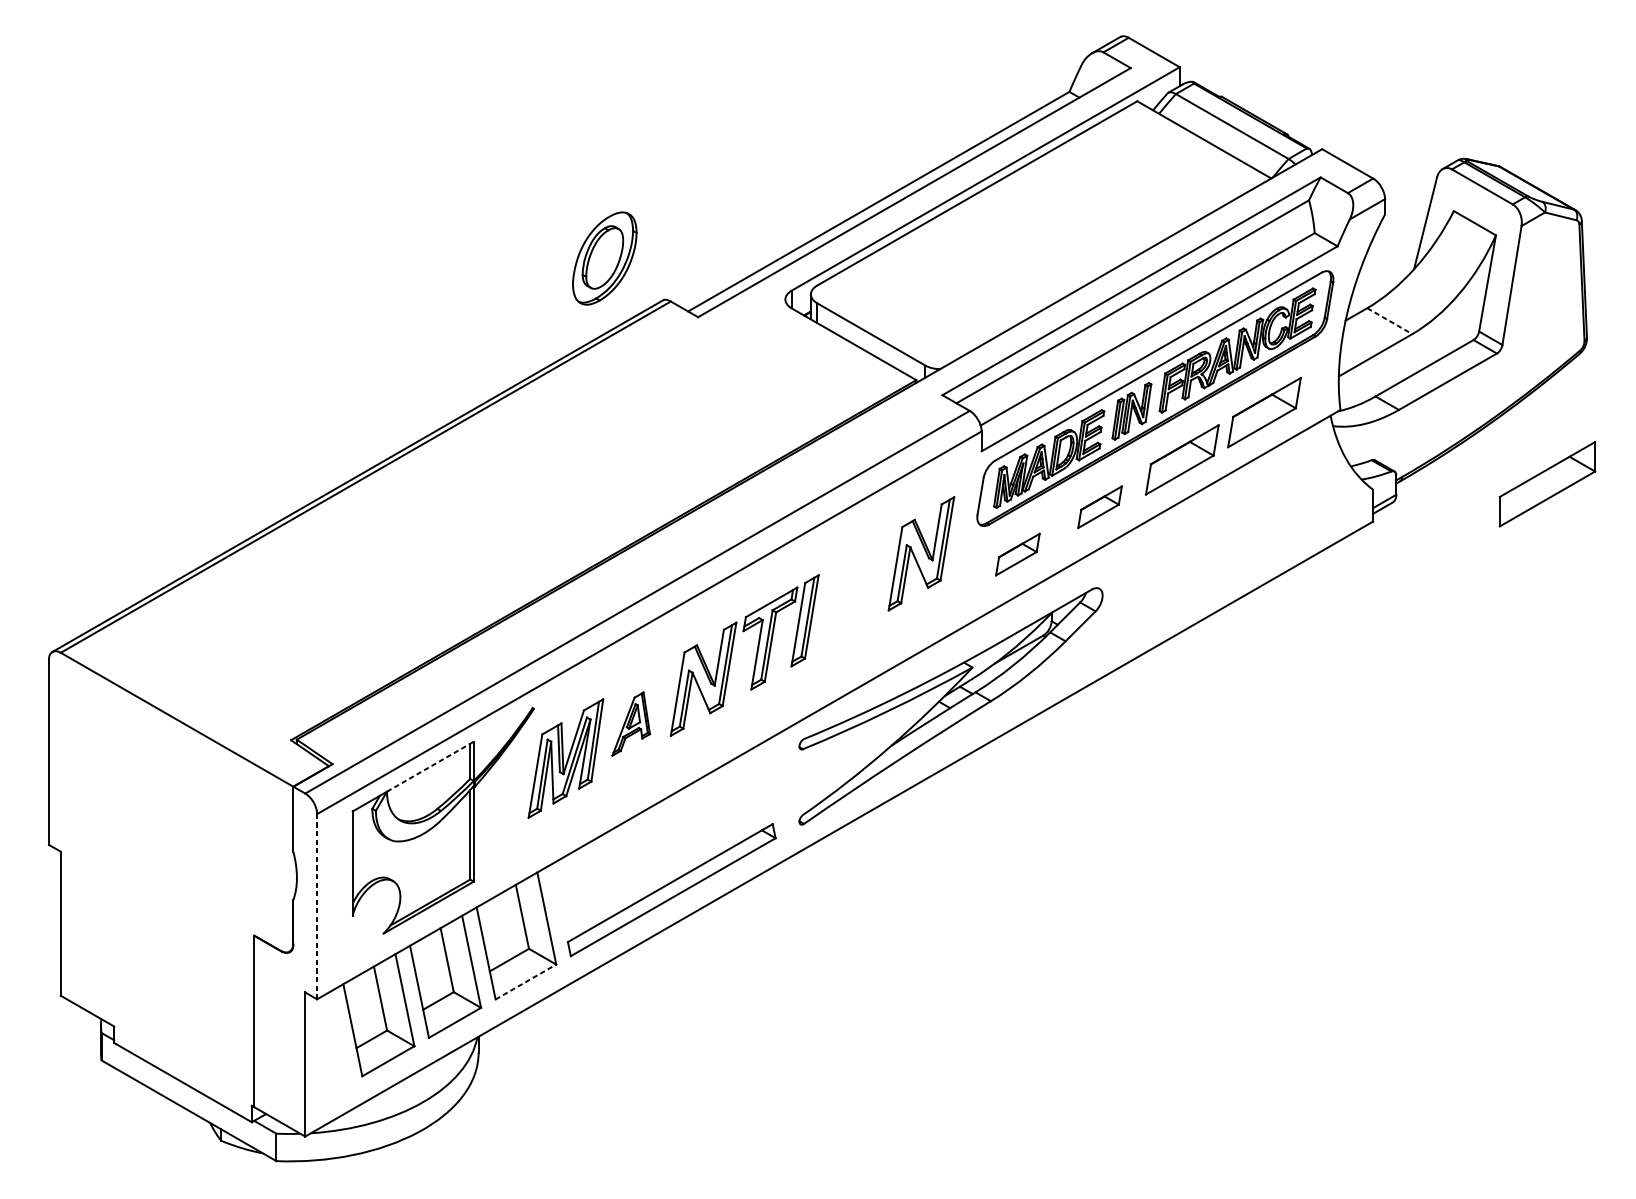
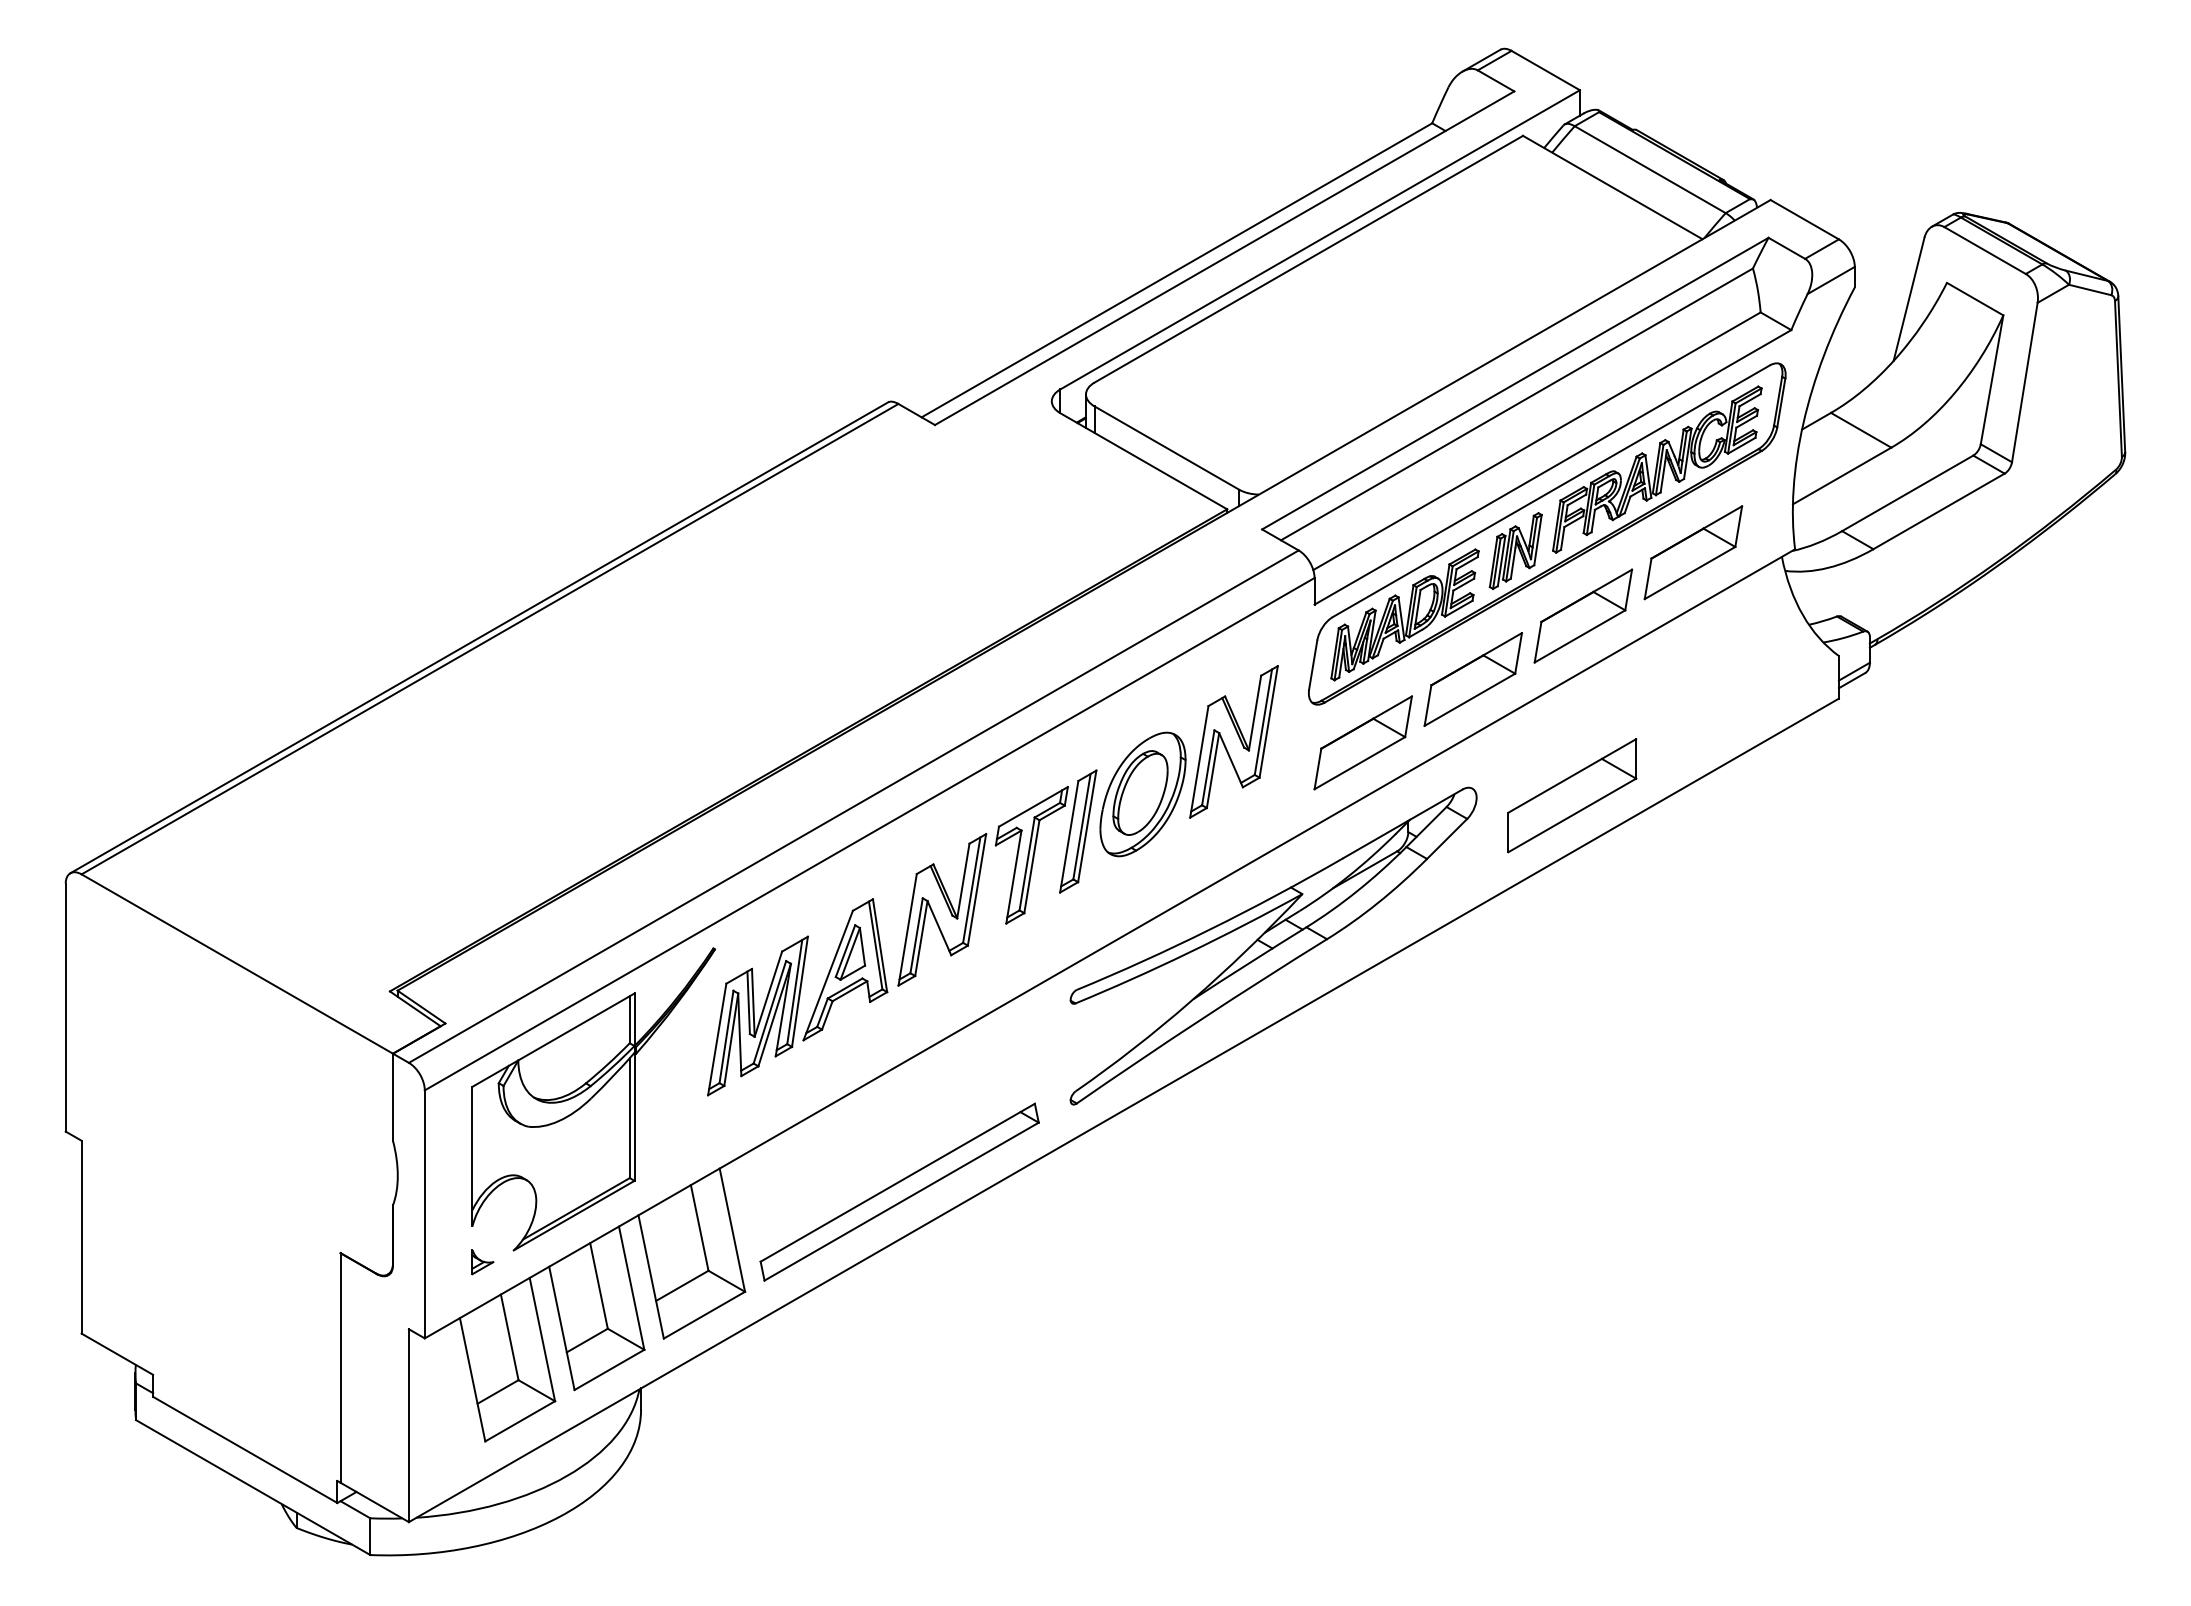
part: (604, 258) -> (1142, 794), moved
line: (1390, 321) -> (1861, 430), dashed -> solid
part: (1547, 484) -> (1572, 795), moved
part: (1099, 507) -> (1472, 679), size x1.67
part: (1017, 554) -> (1362, 742), size x1.67
part: (631, 723) -> (845, 969), size x1.67
line: (430, 766) -> (576, 1026), dashed -> solid
line: (316, 906) -> (424, 1214), dashed -> solid
part: (360, 942) -> (482, 1262), added
line: (526, 982) -> (704, 1315), dashed -> solid

